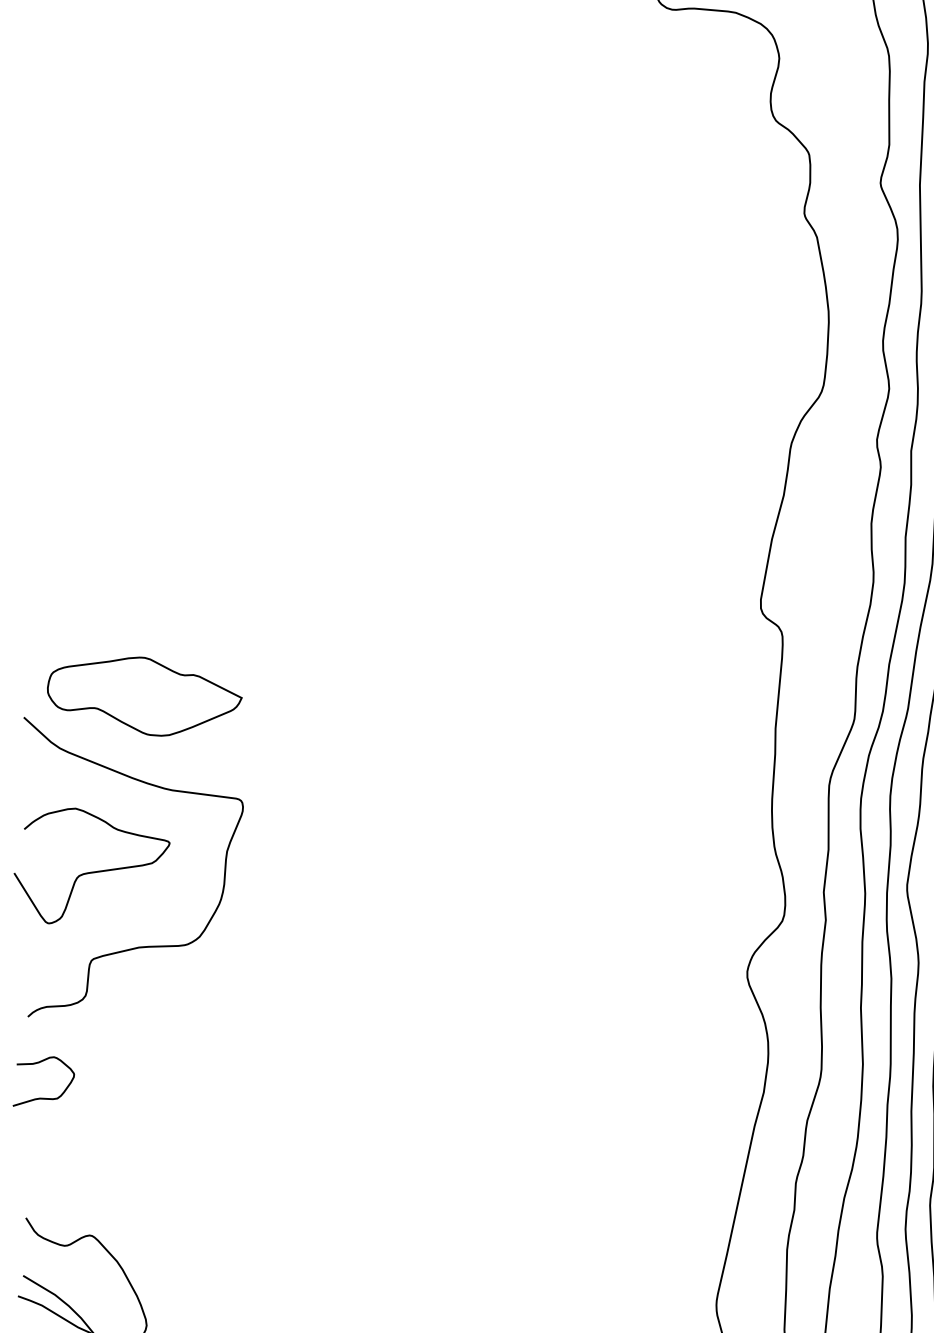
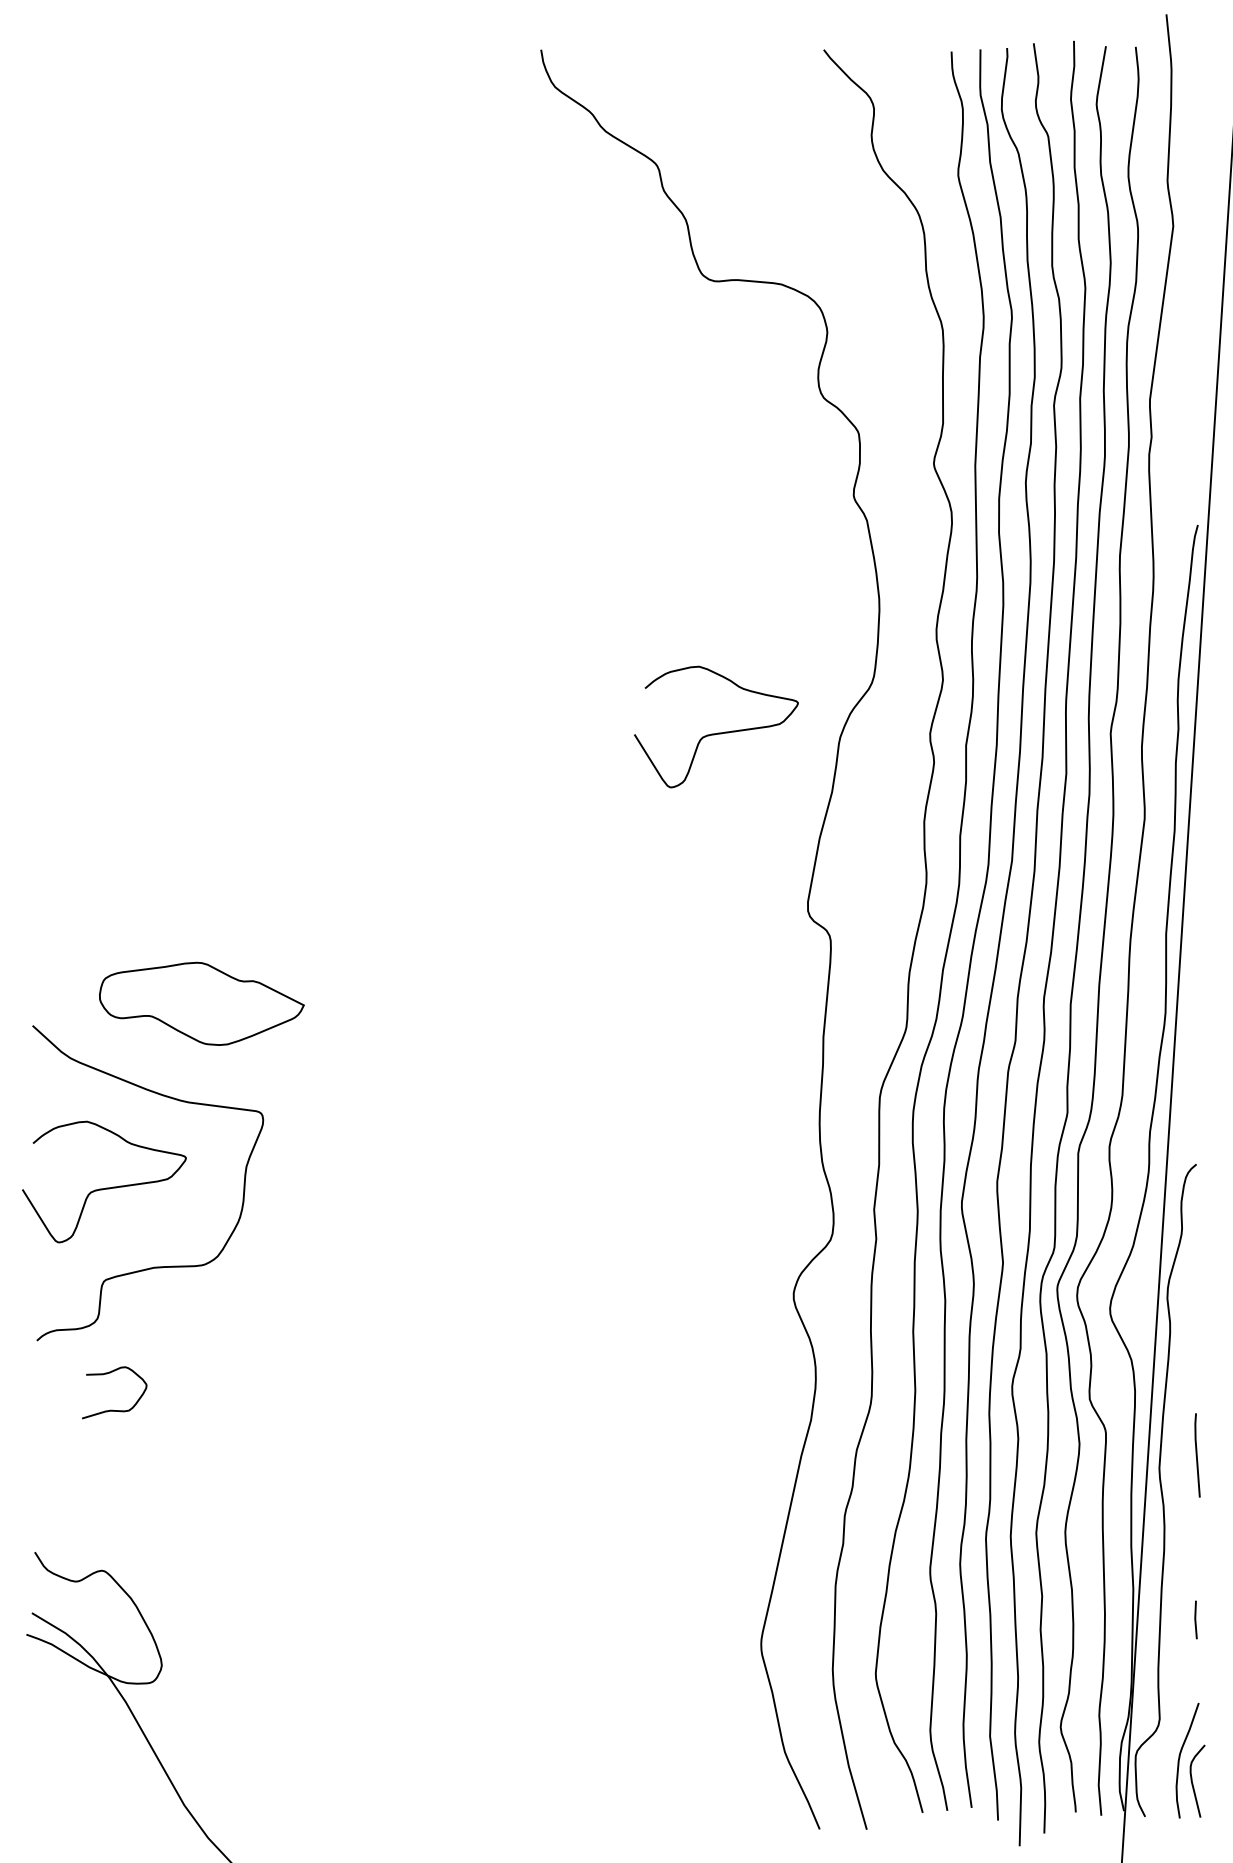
curve: (674, 438) -> (717, 732), added
part: (144, 696) -> (201, 1003), moved
curve: (41, 1097) -> (112, 1409), moved

